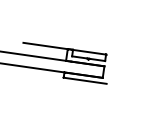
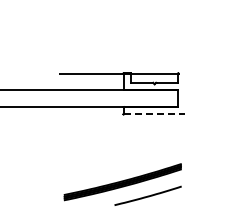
line: (86, 80) -> (155, 114), solid -> dashed

